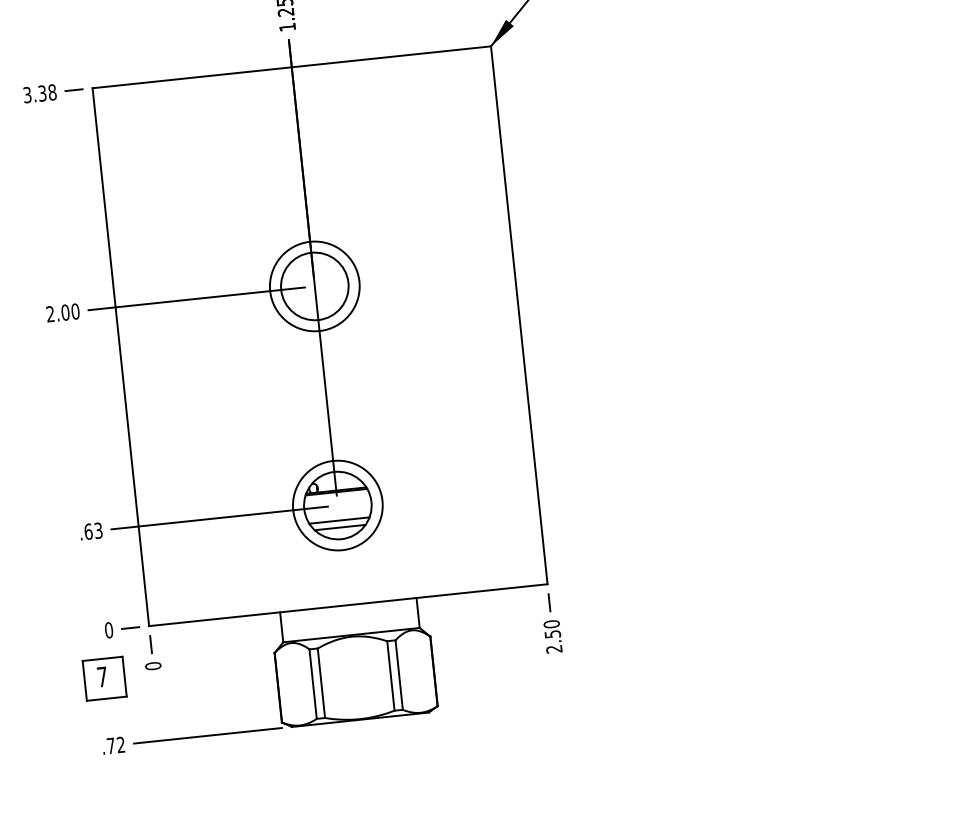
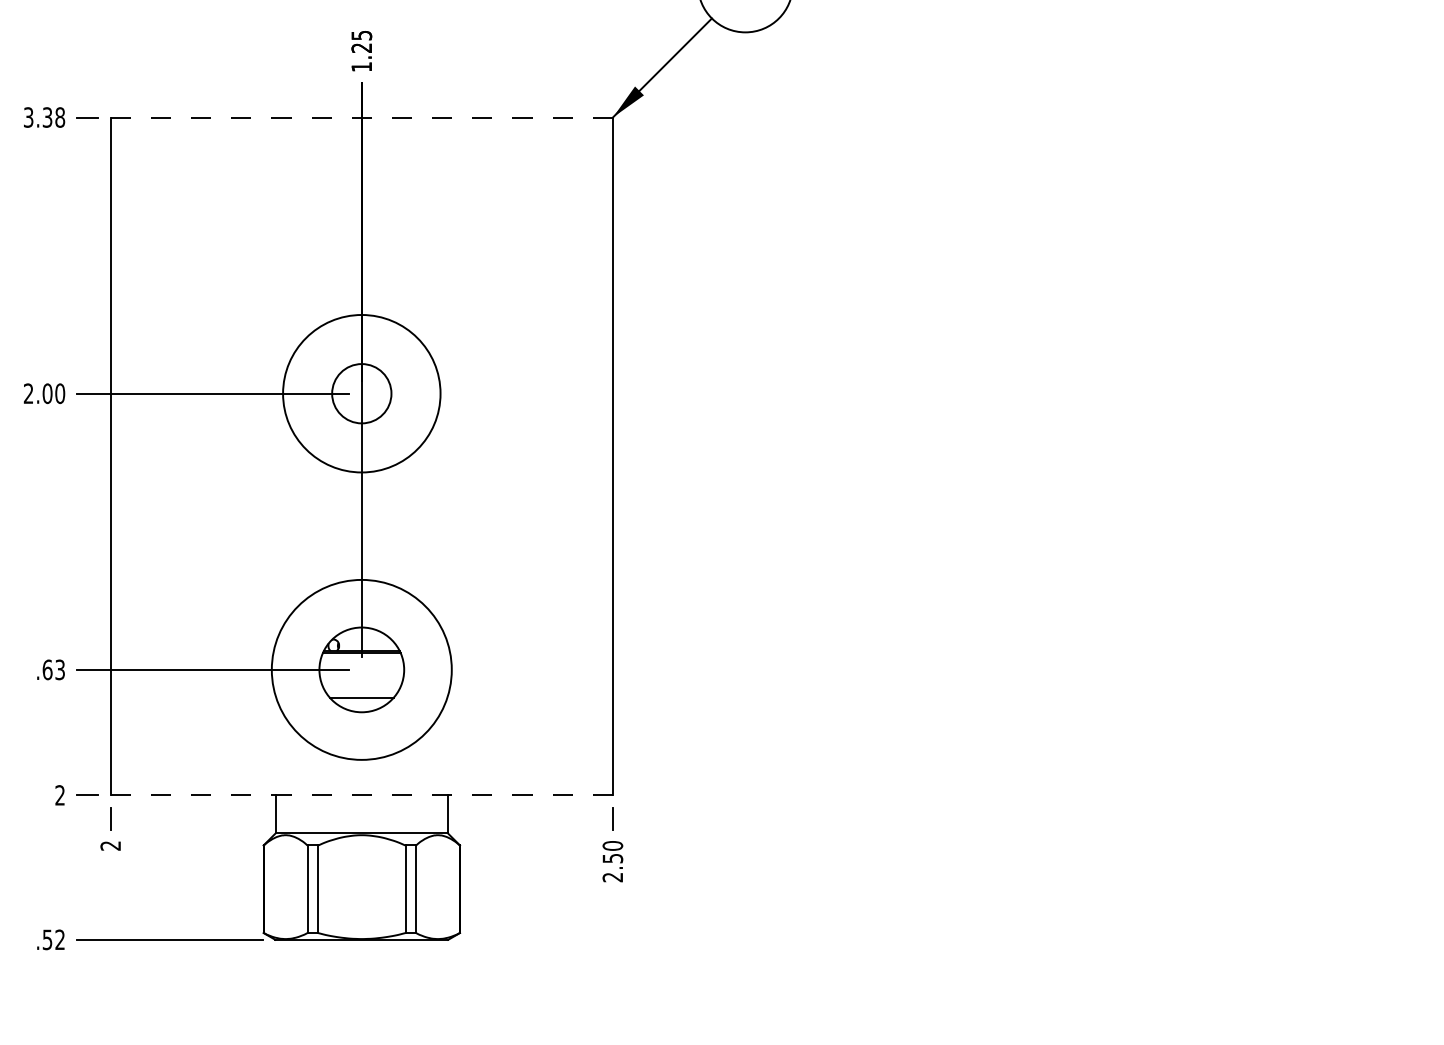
line: (292, 67) -> (362, 117), solid -> dashed
circle: (314, 286) -> (361, 393), size x0.7
circle: (314, 286) -> (361, 393), size x1.4
circle: (337, 505) -> (361, 669), size x1.6
line: (339, 520) -> (361, 688), removed
line: (348, 605) -> (362, 795), solid -> dashed
text: (109, 630) -> (60, 795), 0 -> 2
text: (153, 665) -> (110, 845), 0 -> 2
part: (104, 678) -> (48, 854), removed
text: (110, 745) -> (47, 939), .72 -> .52

